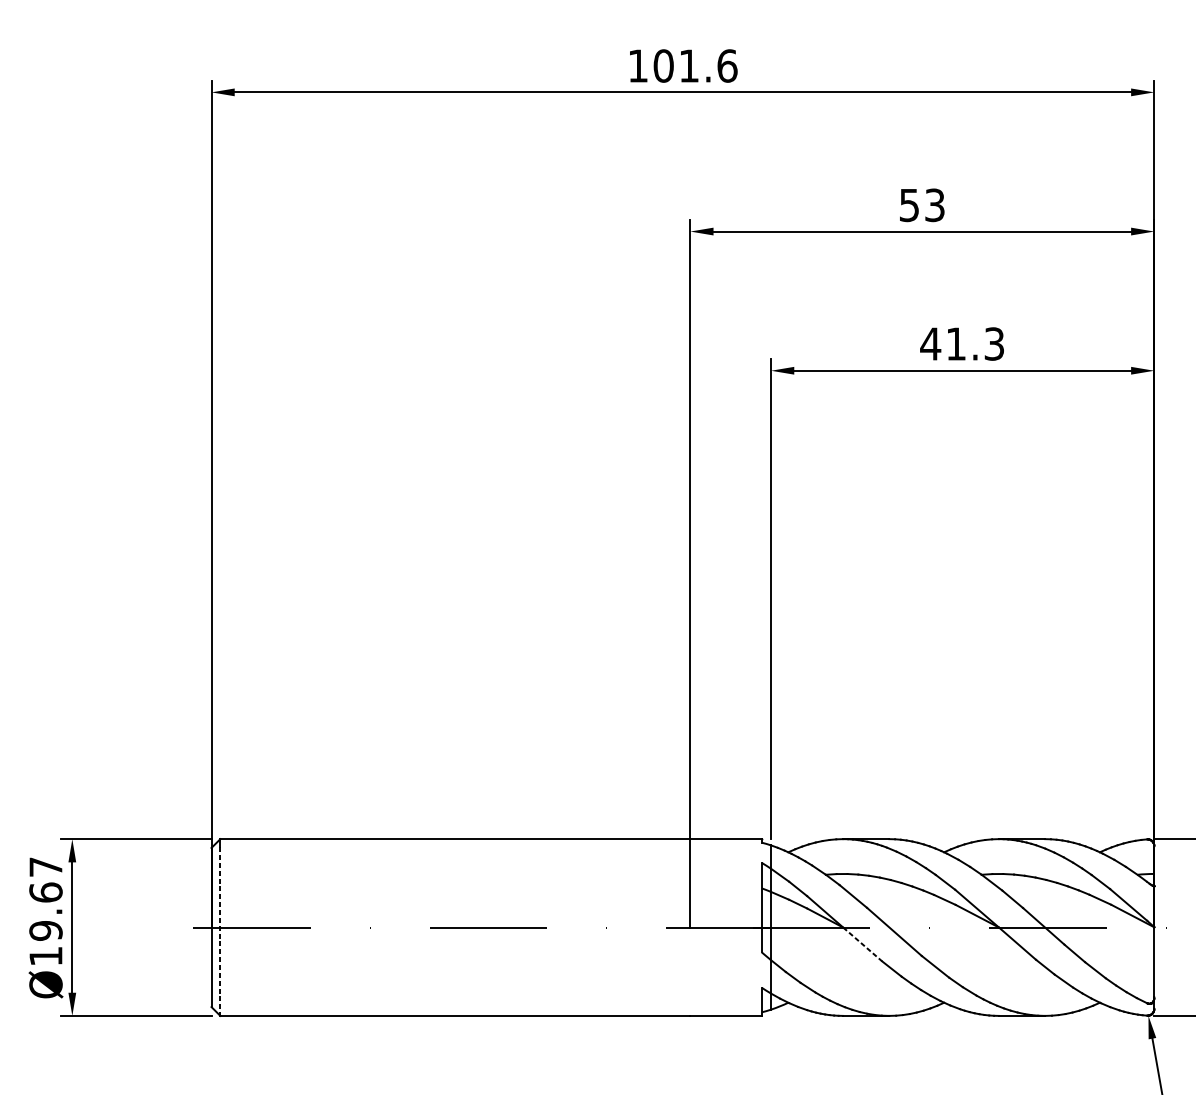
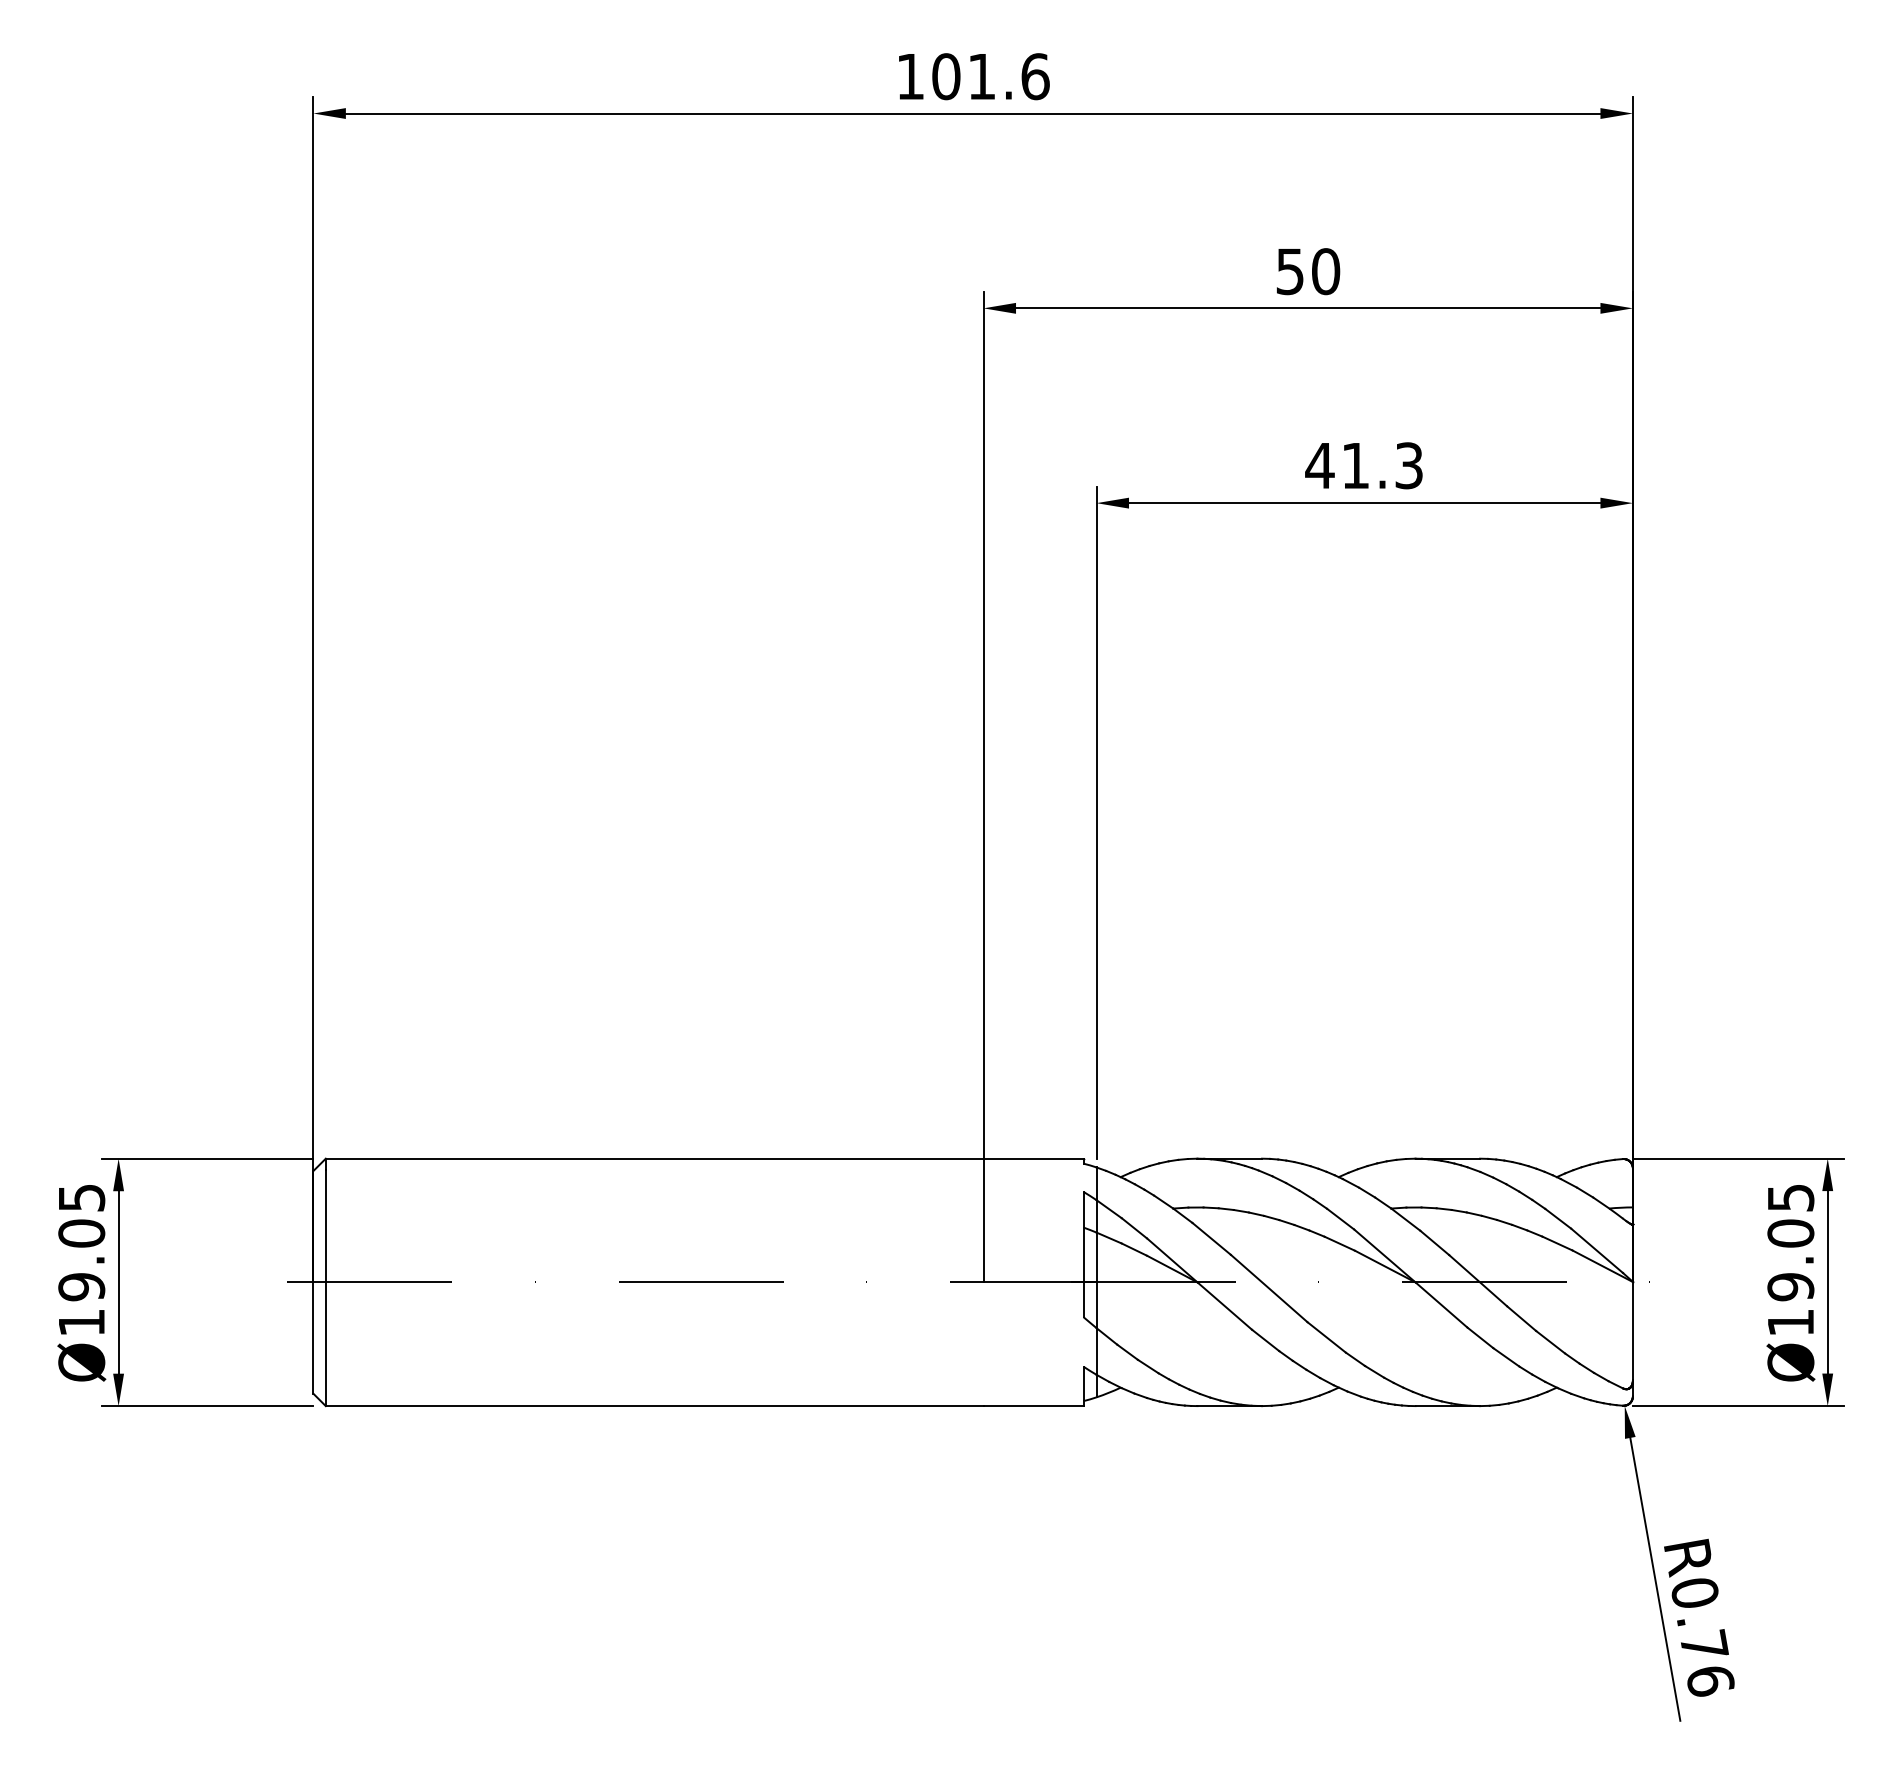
text: (935, 205) -> (1326, 271), 53 -> 50
text: (45, 879) -> (81, 1215), Ø19.67 -> Ø19.05
line: (220, 931) -> (325, 1288), dashed -> solid
line: (863, 944) -> (1225, 1306), dashed -> solid

